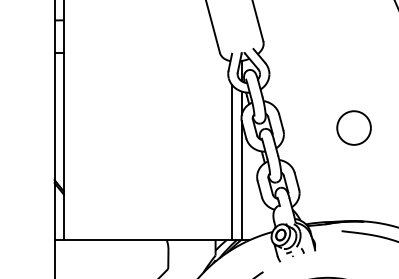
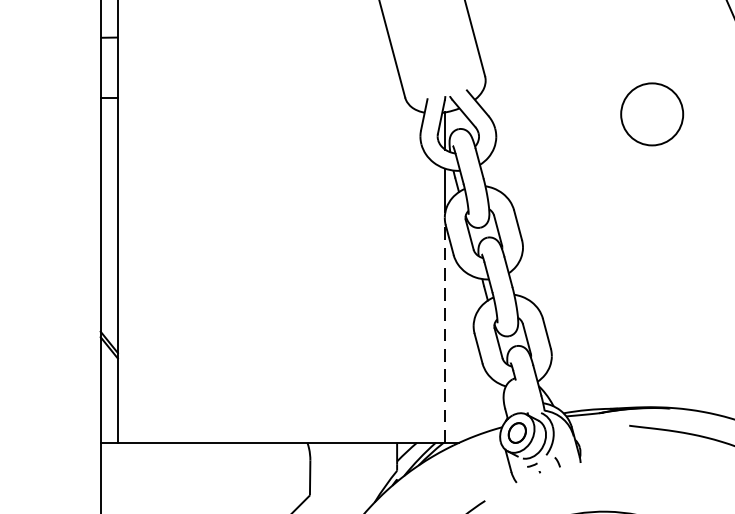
circle: (353, 127) -> (651, 113), moved
line: (232, 162) -> (428, 299), removed
line: (241, 180) -> (444, 332), solid -> dashed

